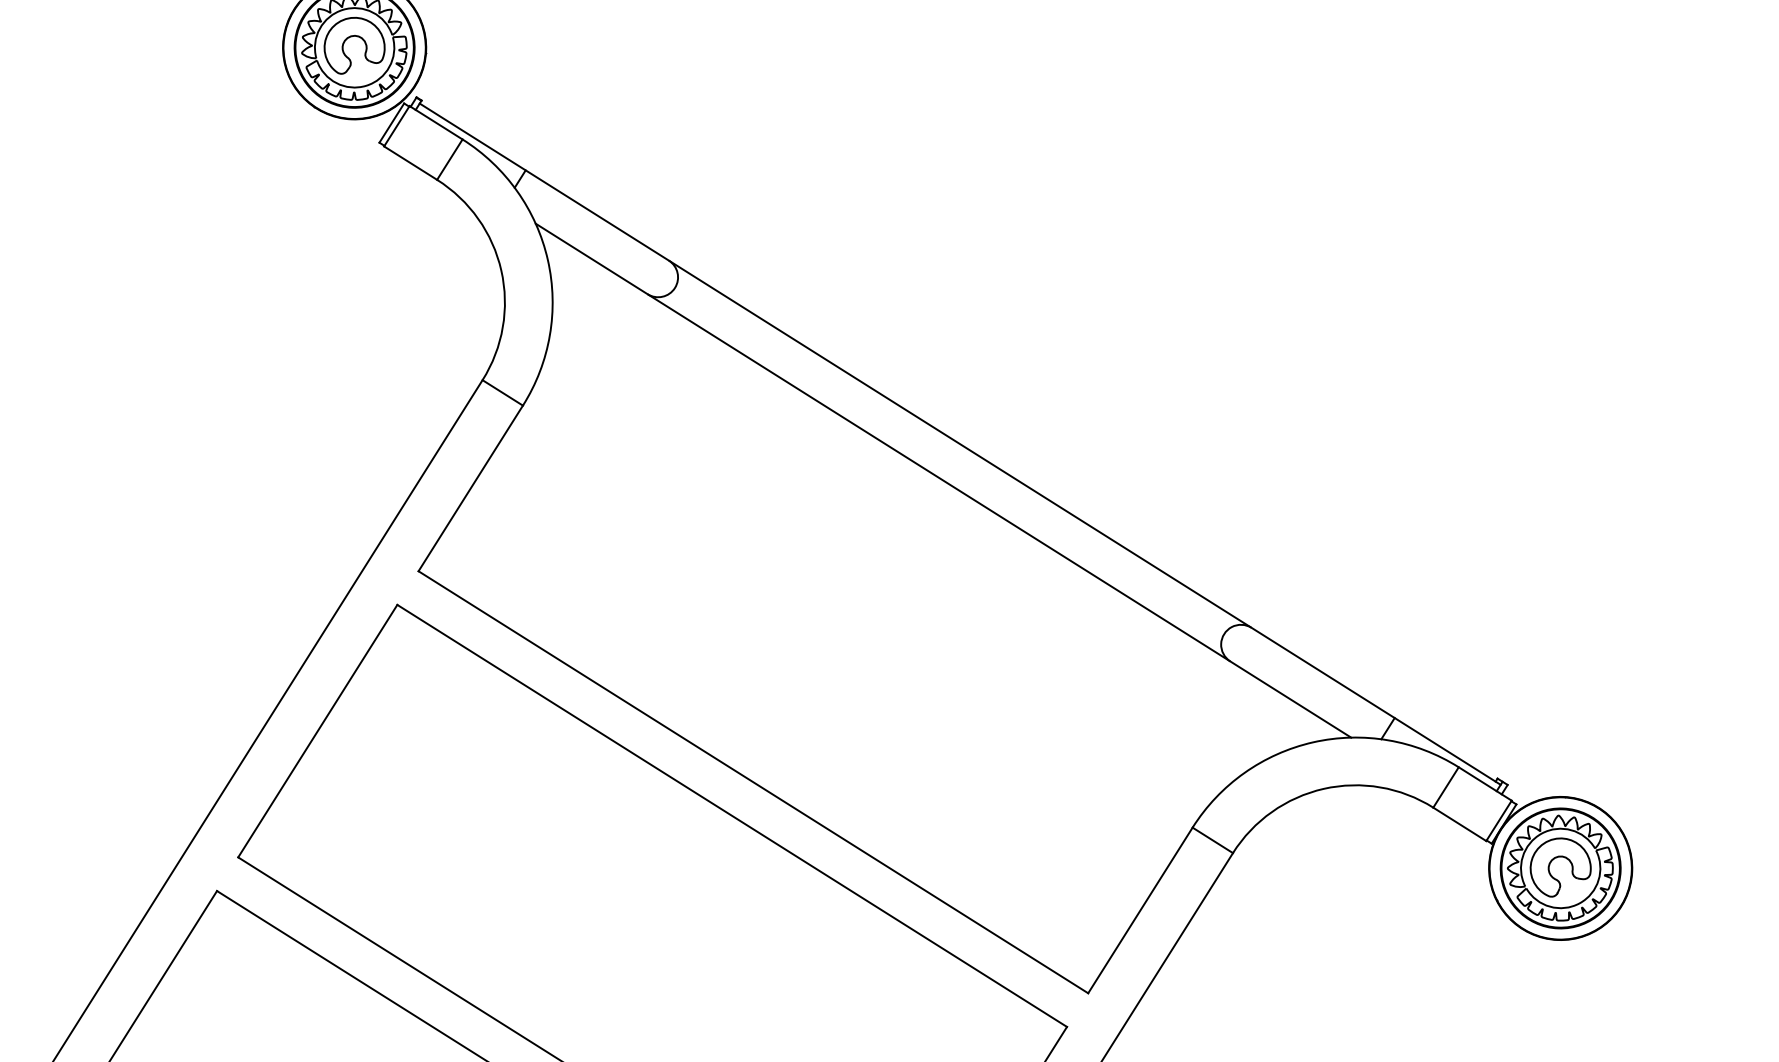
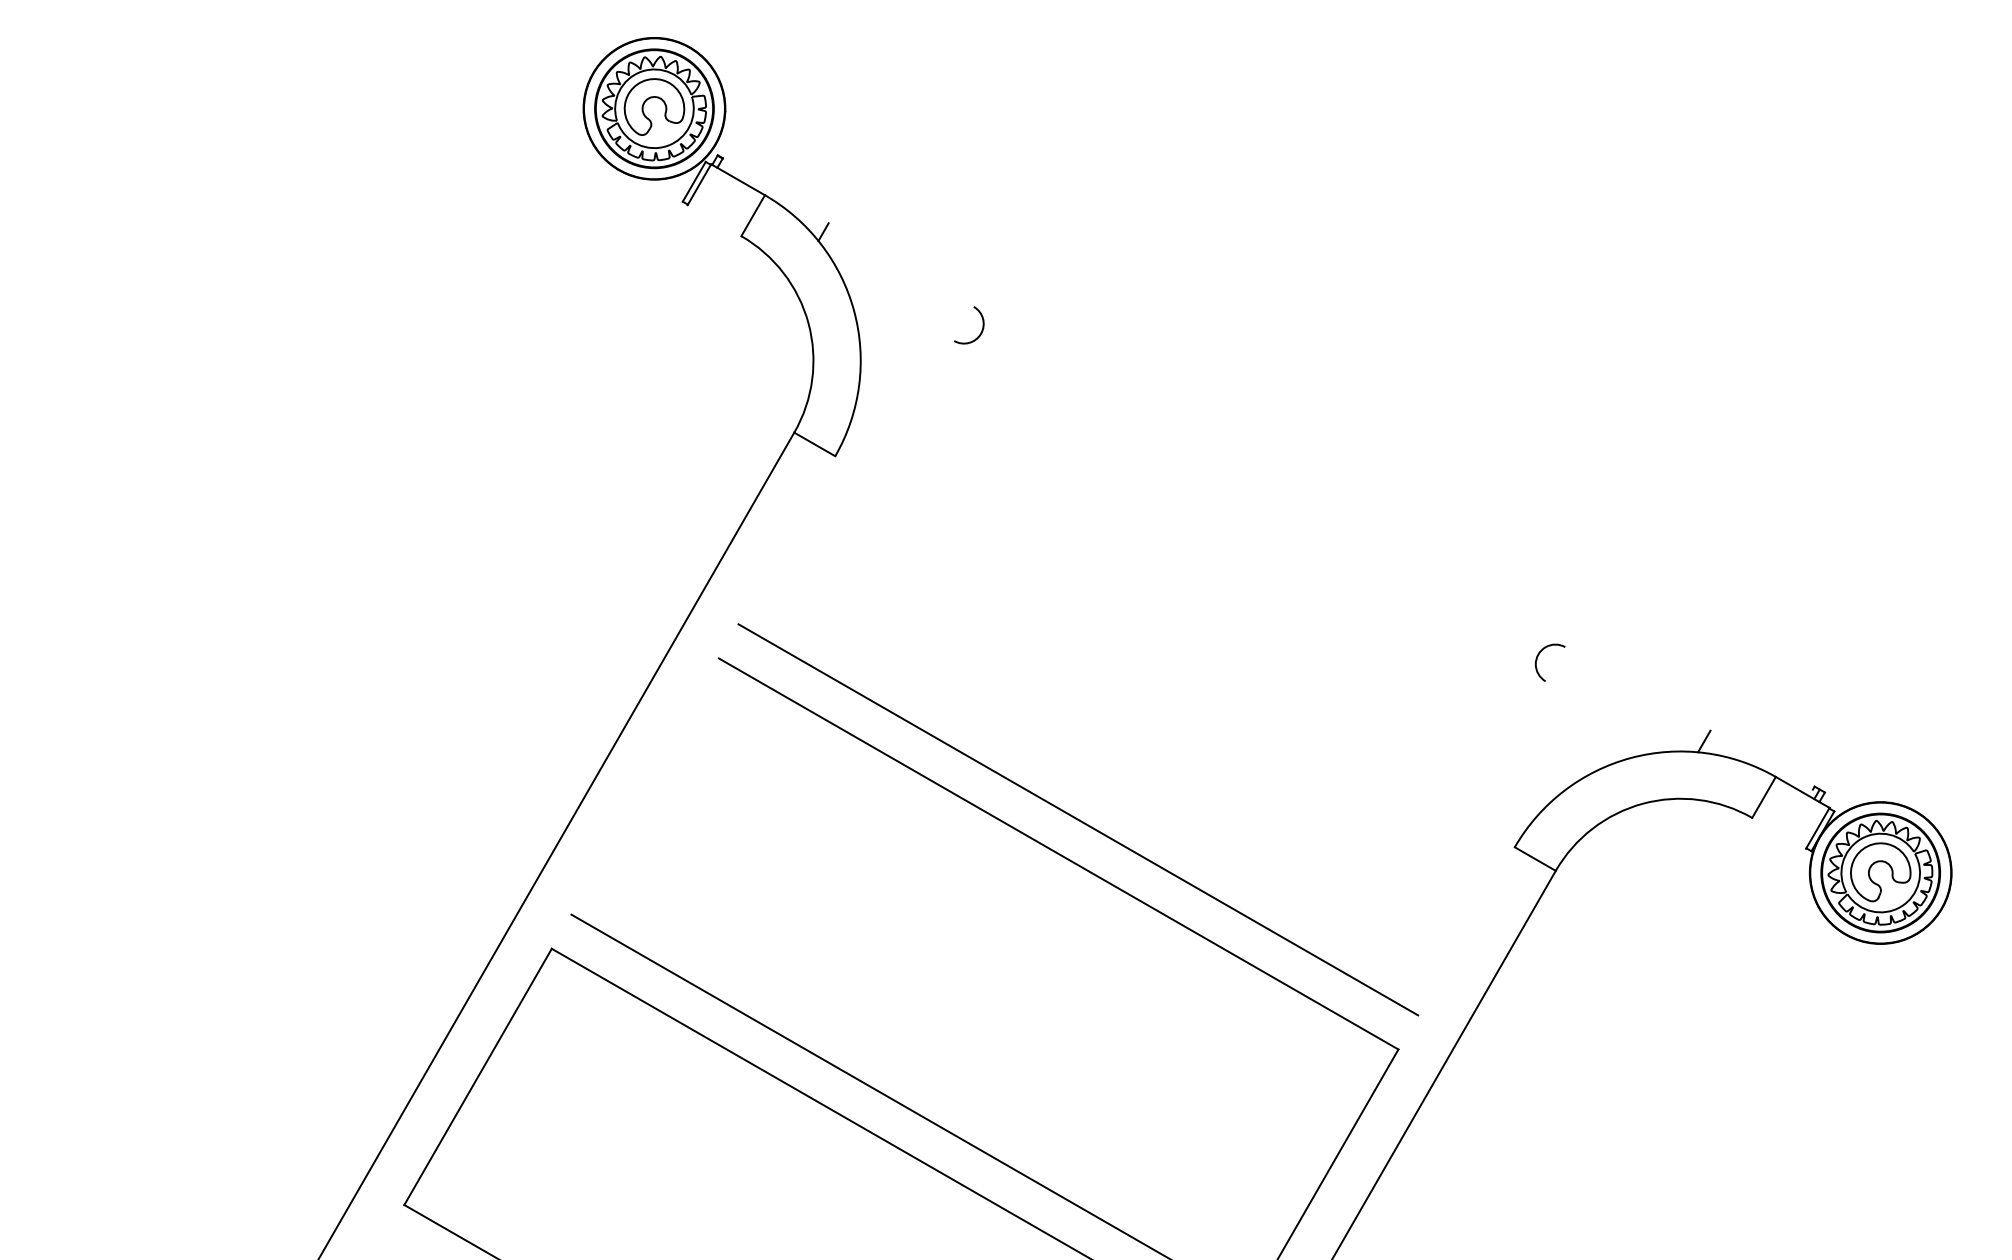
line: (410, 162) -> (714, 220), removed
line: (960, 443) -> (1269, 476), removed
line: (943, 480) -> (1254, 513), removed
line: (470, 488) -> (786, 540), removed
line: (317, 731) -> (644, 786), removed
line: (1460, 823) -> (1779, 832), removed
line: (1140, 910) -> (1466, 931), removed

